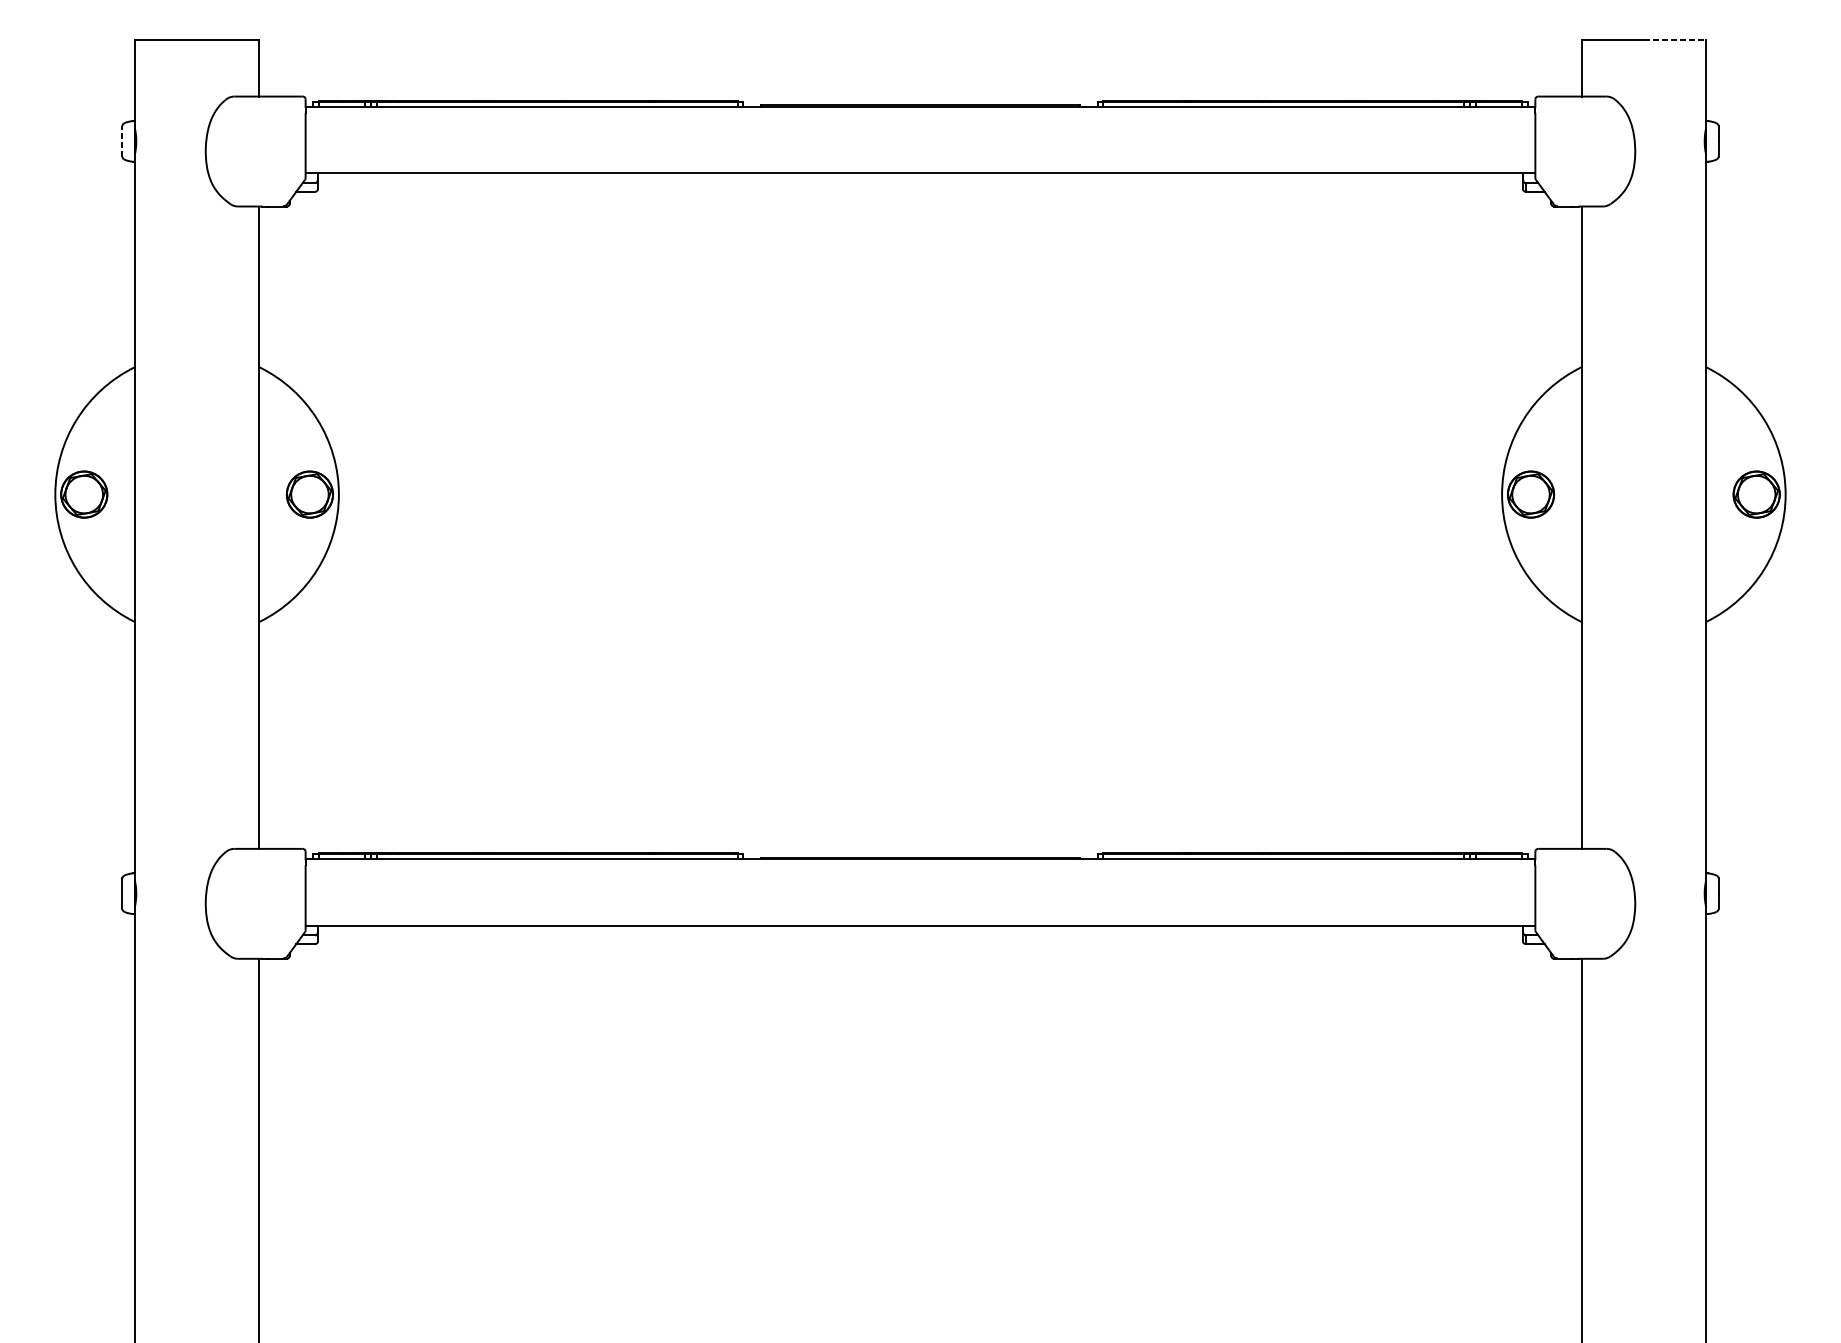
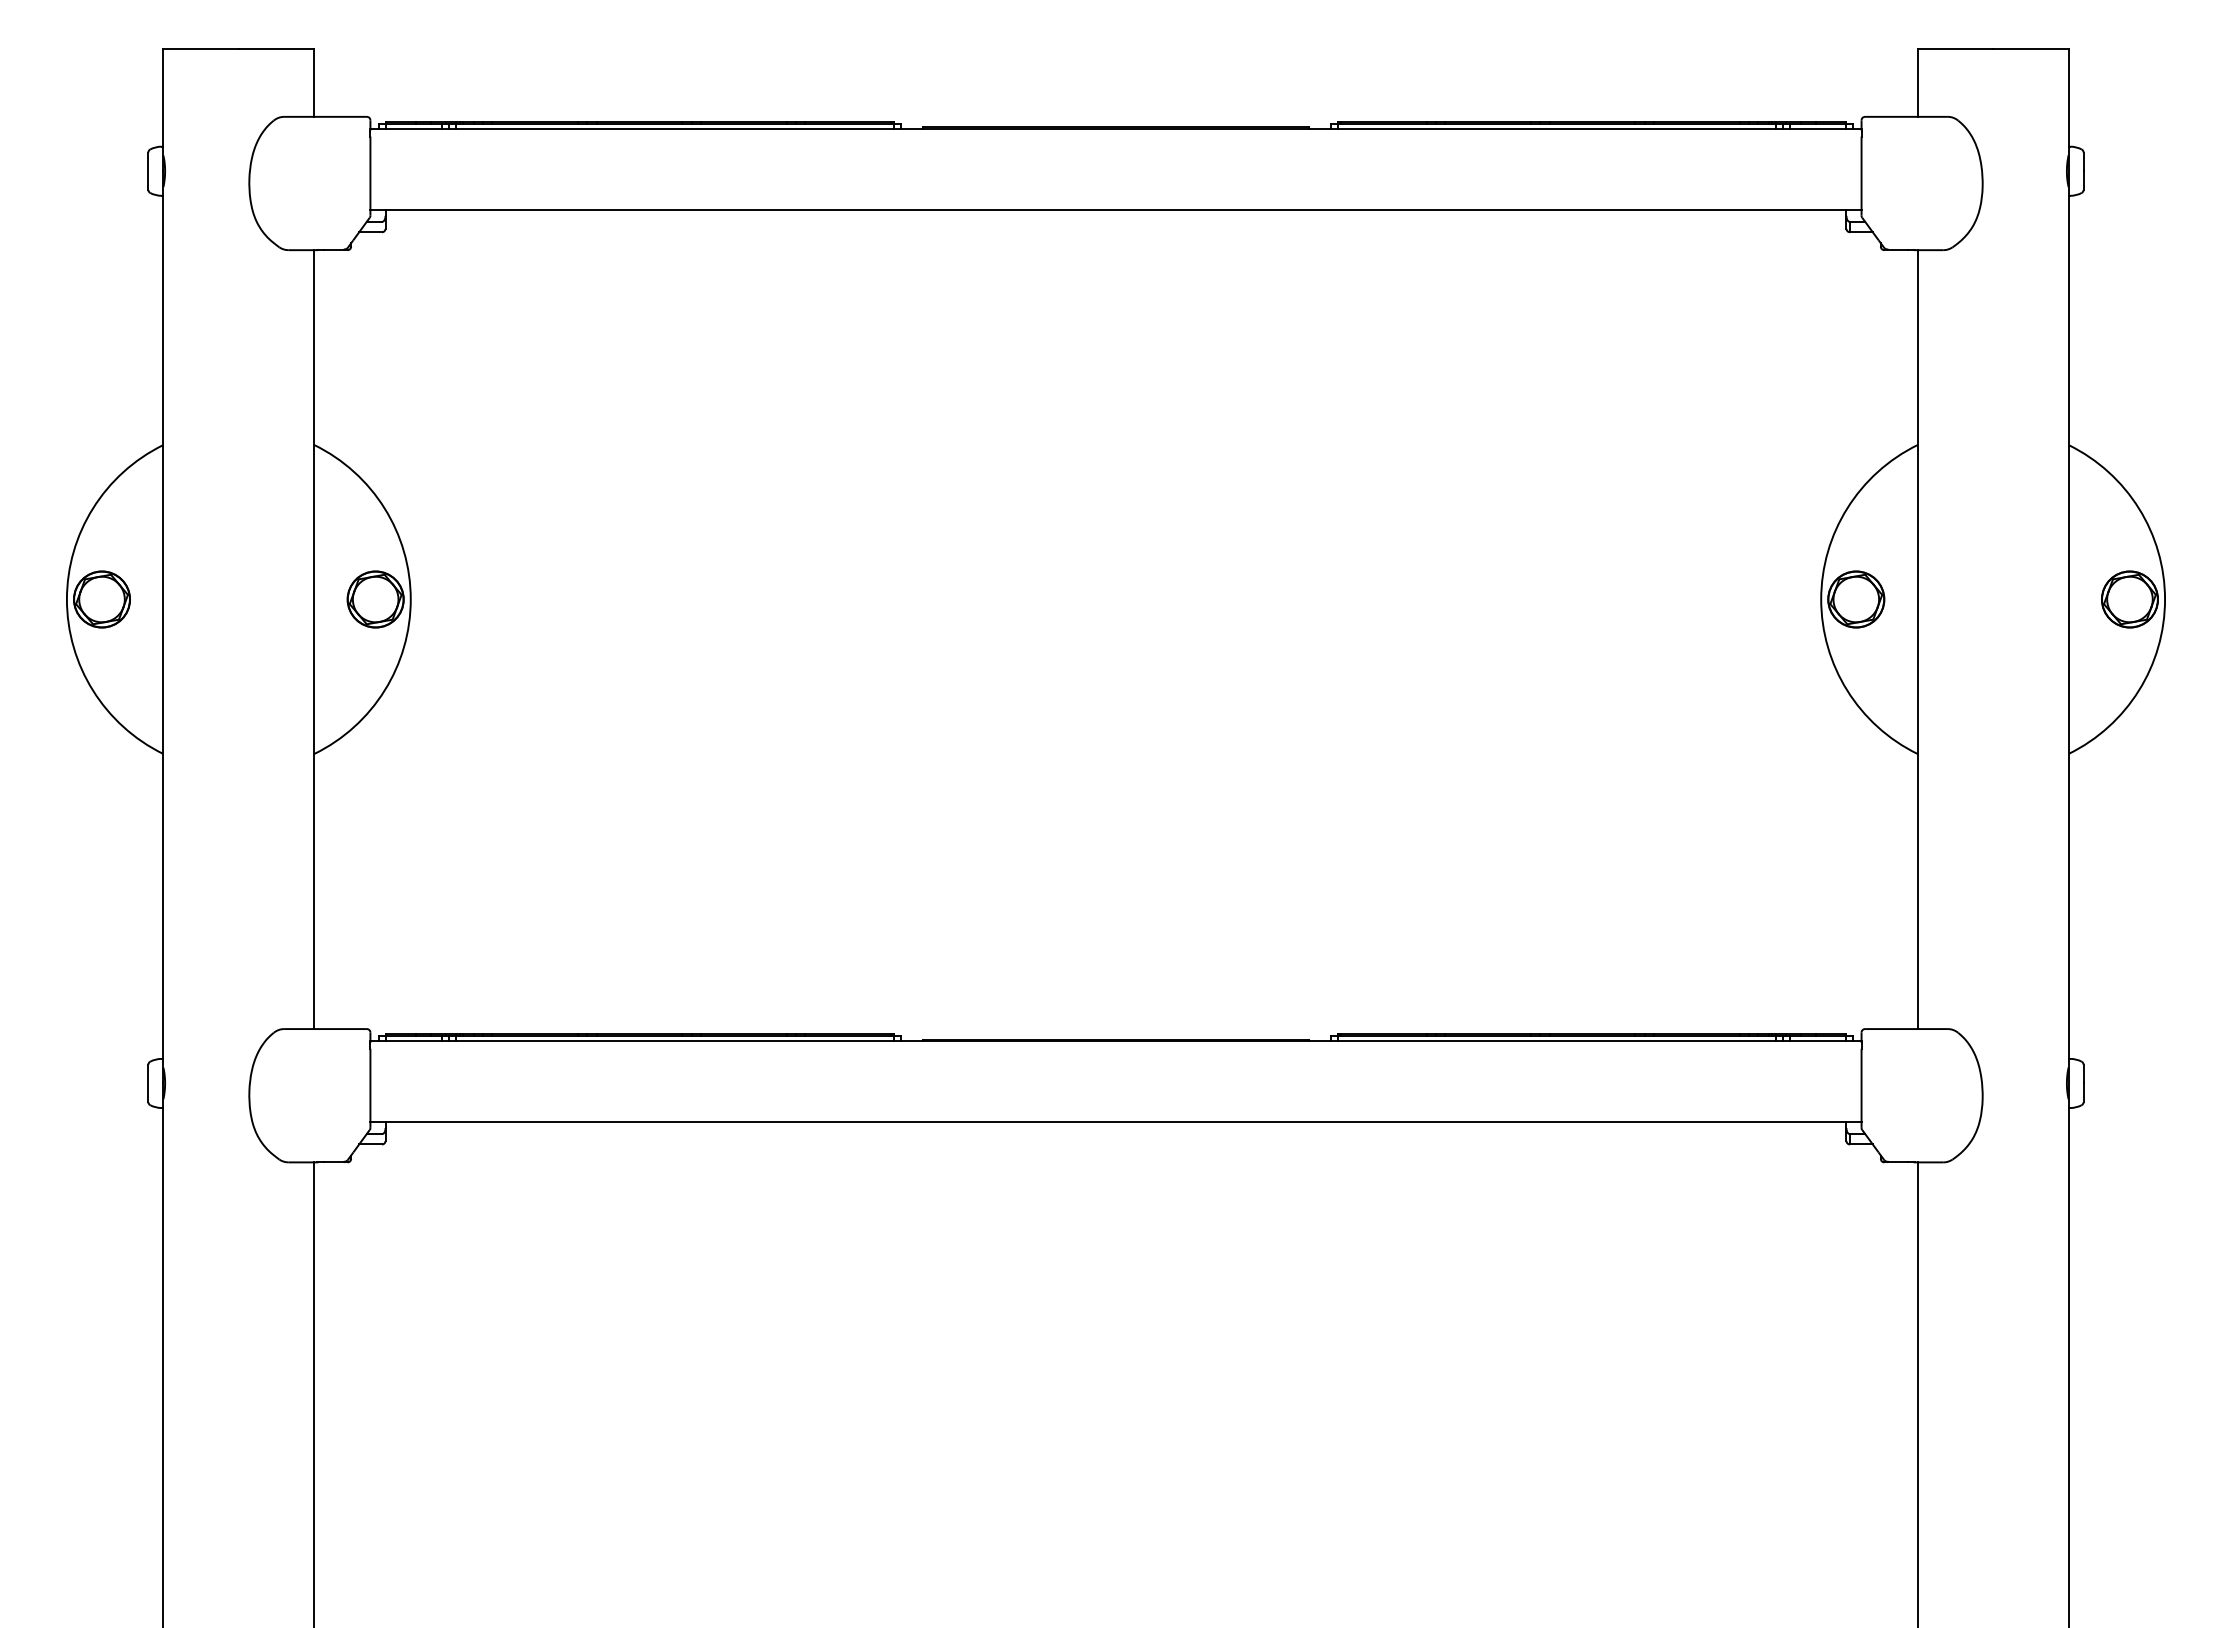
line: (1674, 40) -> (2030, 48), dashed -> solid
line: (122, 141) -> (148, 171), dashed -> solid

